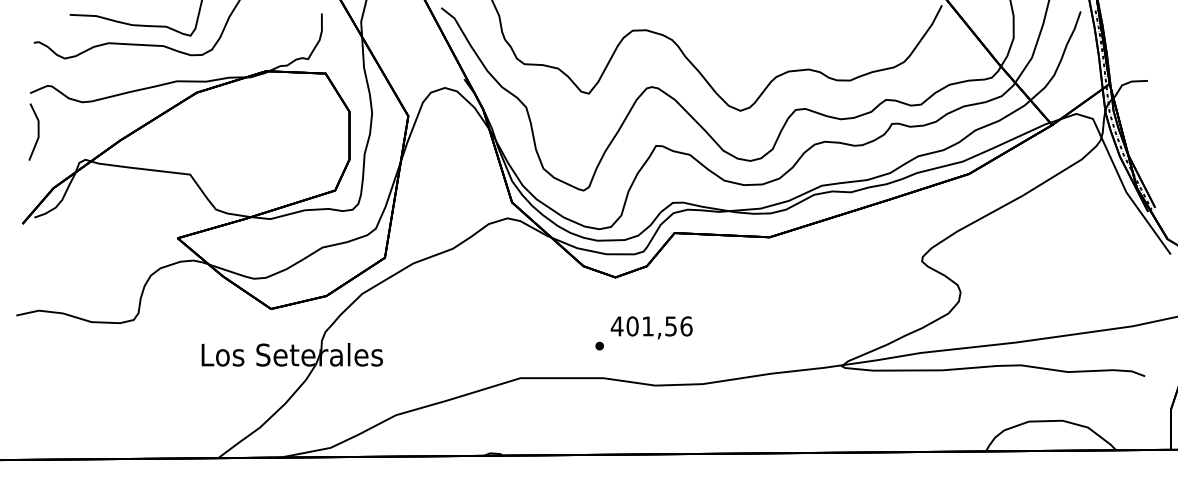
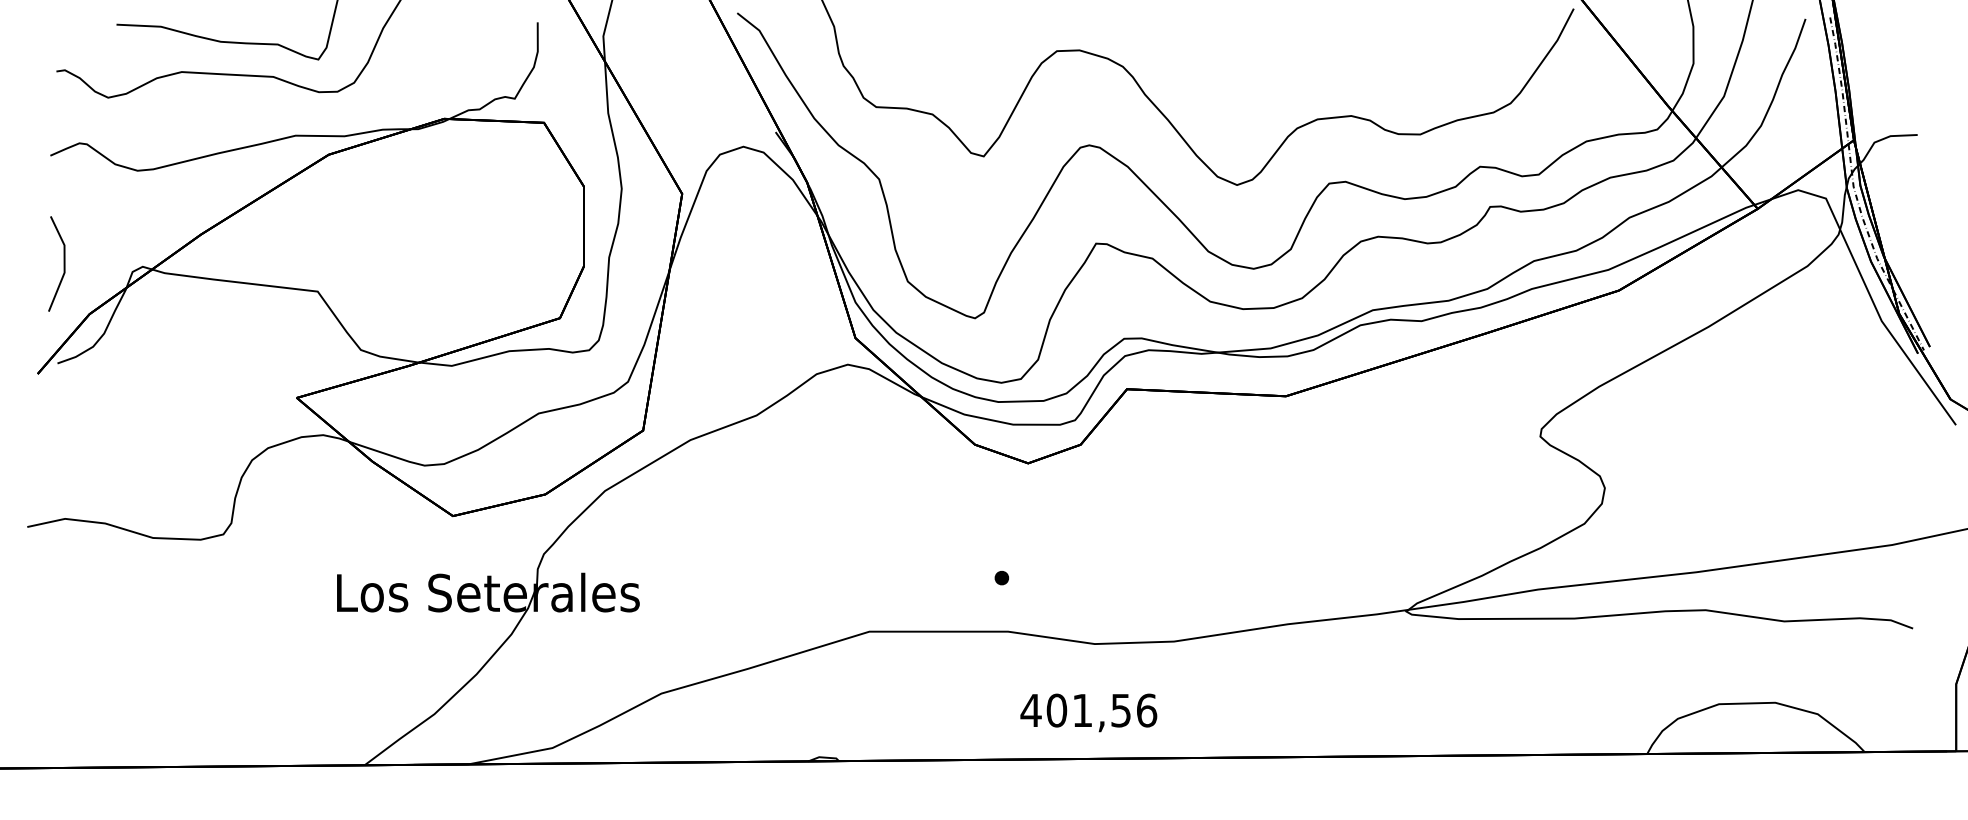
line: (37, 131) -> (62, 262), moved
text: (651, 327) -> (1088, 712), moved

